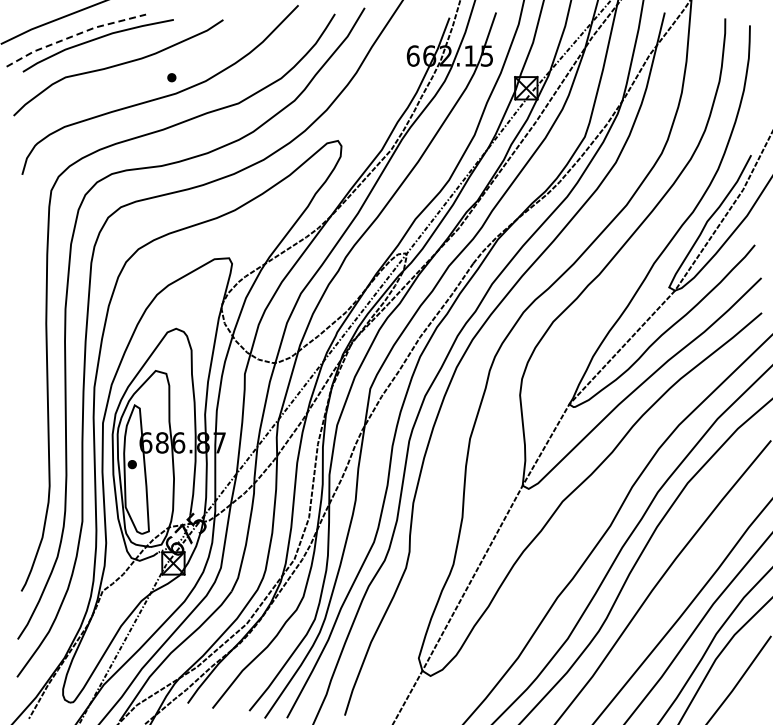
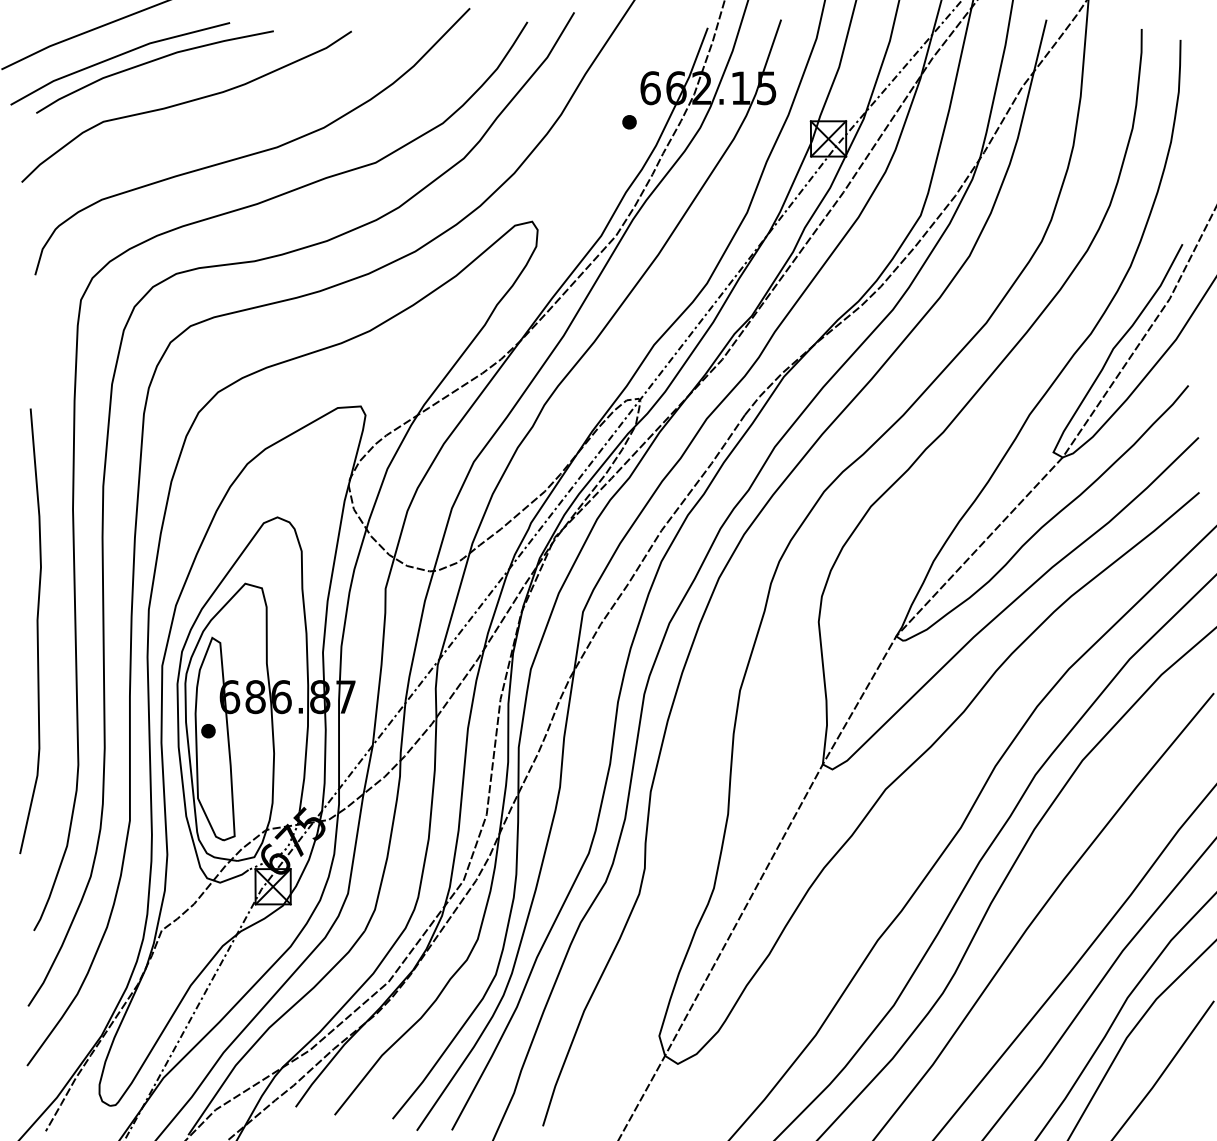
line: (74, 35) -> (117, 55), dashed -> solid
part: (171, 77) -> (628, 121), moved
curve: (22, 400) -> (35, 630), added

